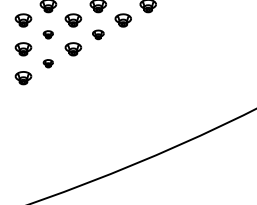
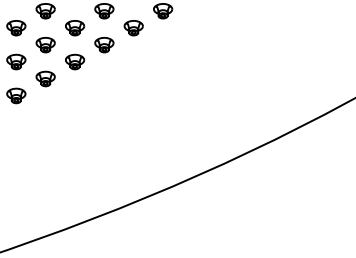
part: (48, 34) -> (45, 44), size x1.67
part: (98, 34) -> (104, 44), size x1.43
part: (48, 63) -> (45, 78), size x1.67

